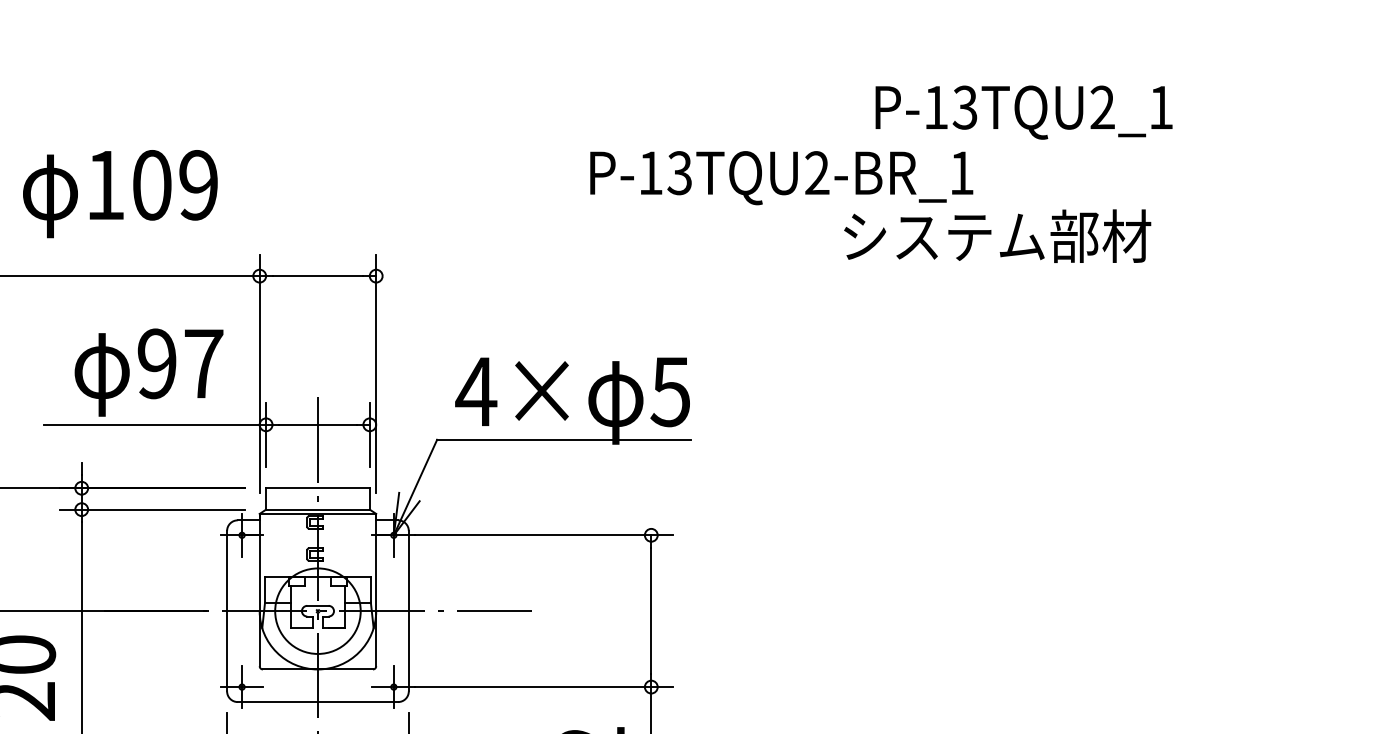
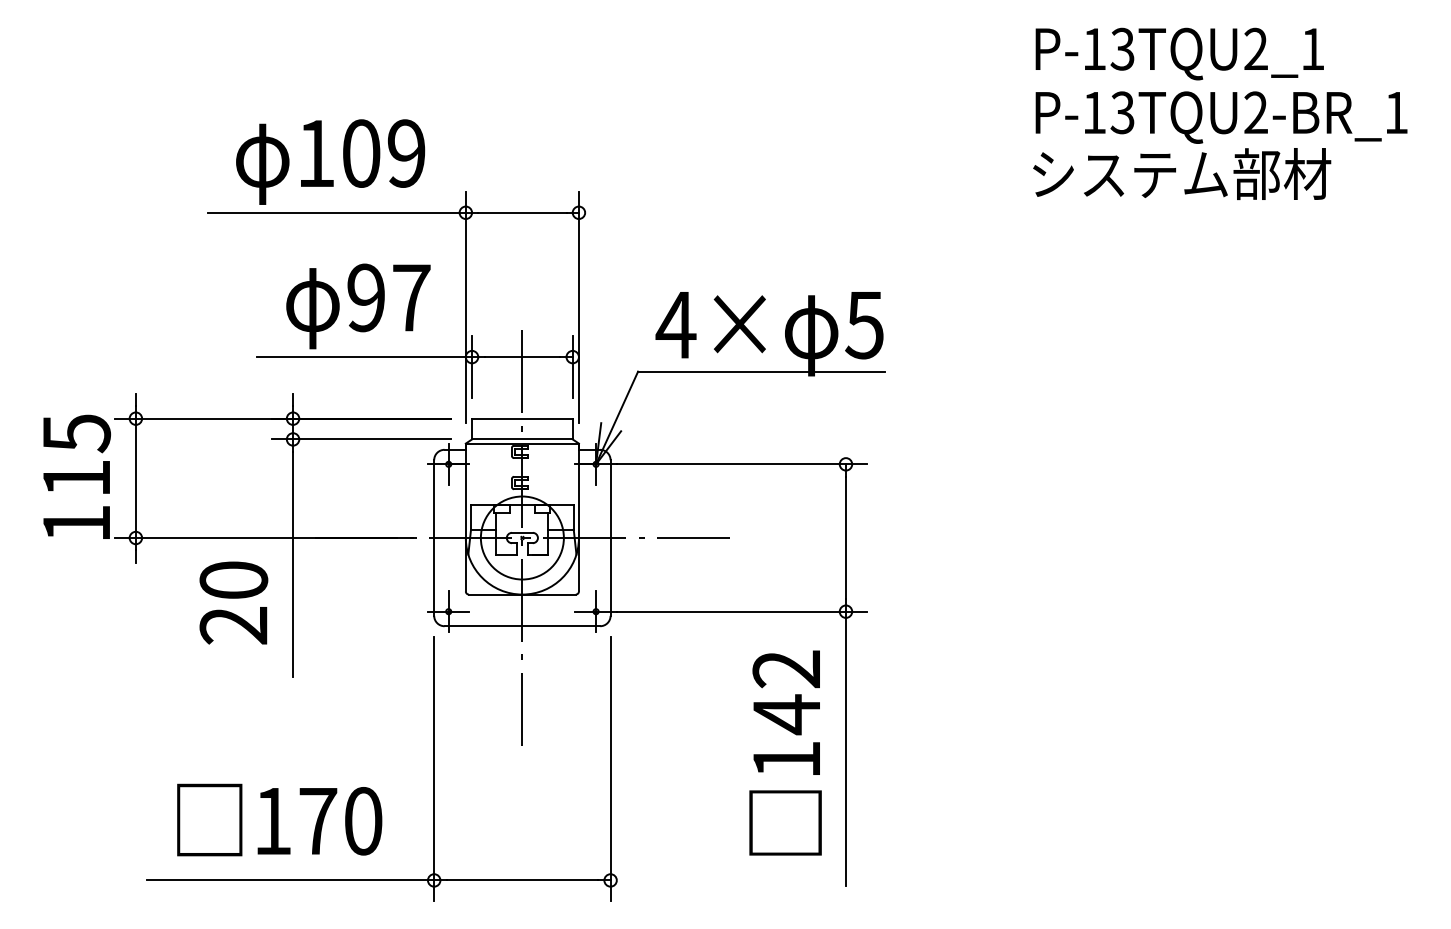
text: (1023, 112) -> (1179, 53), moved
text: (781, 177) -> (1221, 117), moved
text: (120, 193) -> (330, 161), moved

